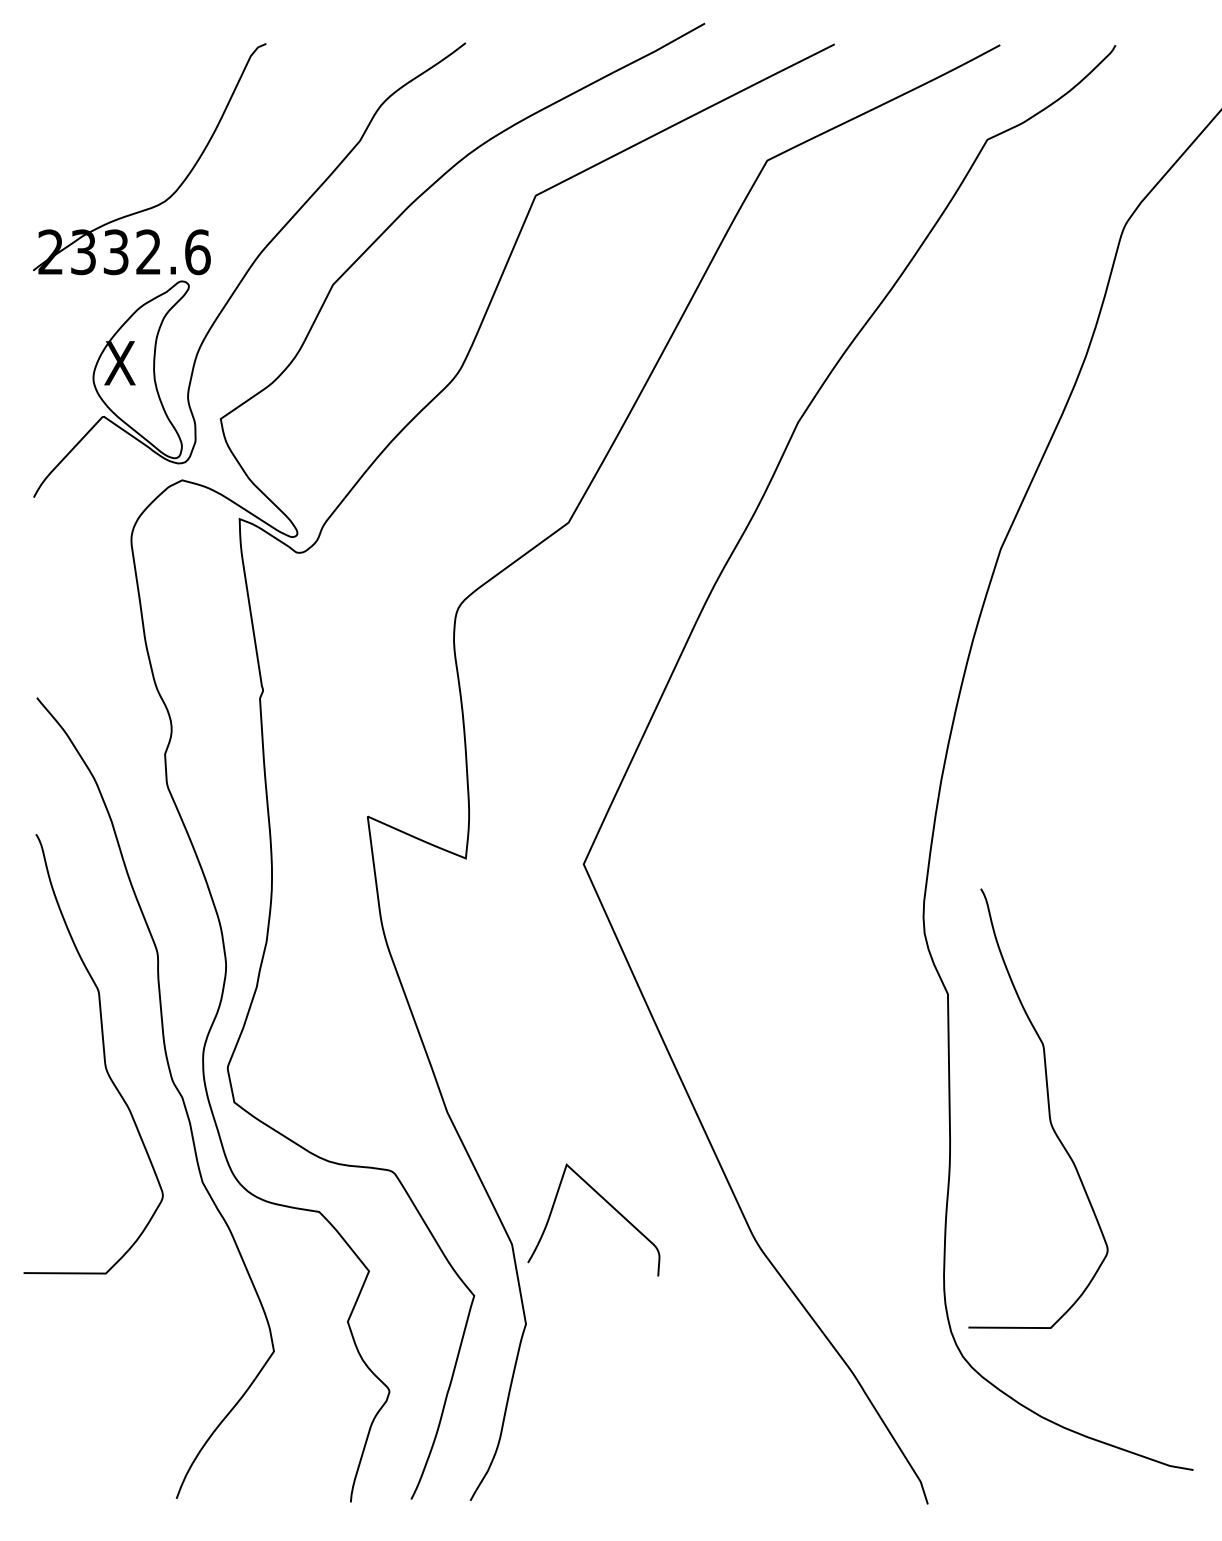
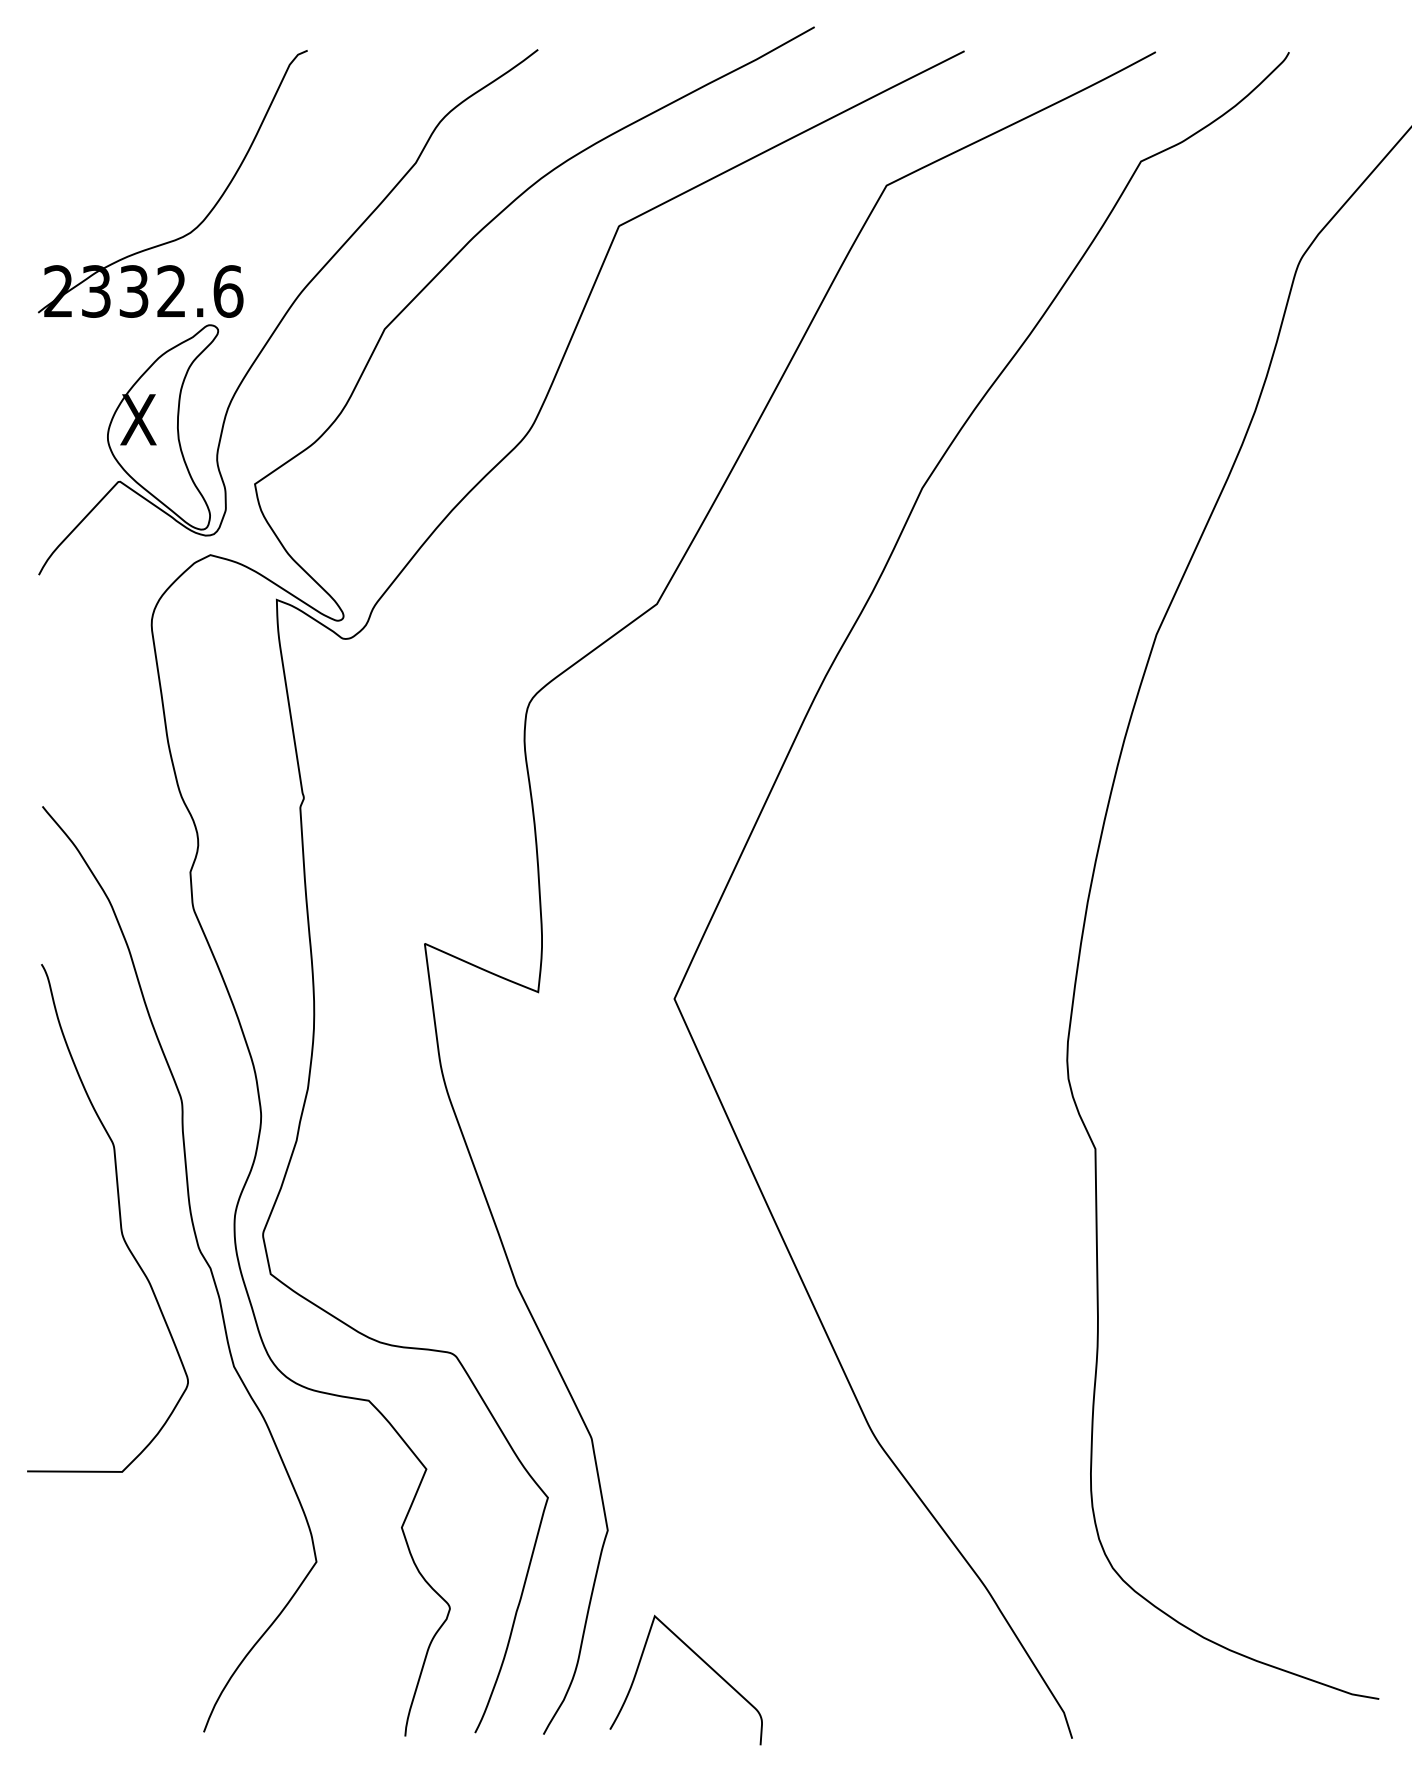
curve: (1048, 1108) -> (1211, 1281), removed
curve: (607, 1203) -> (702, 1661), moved

